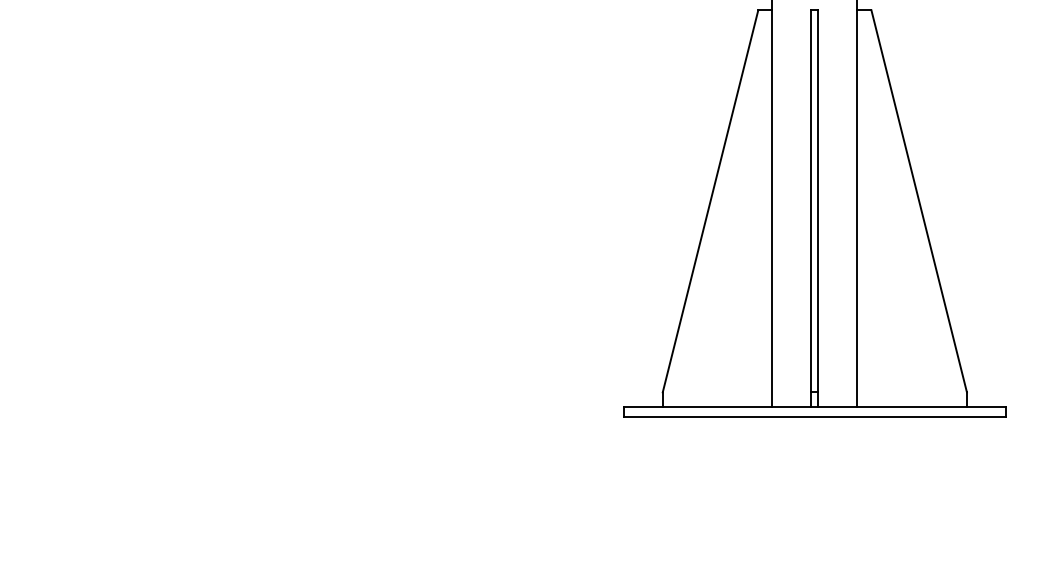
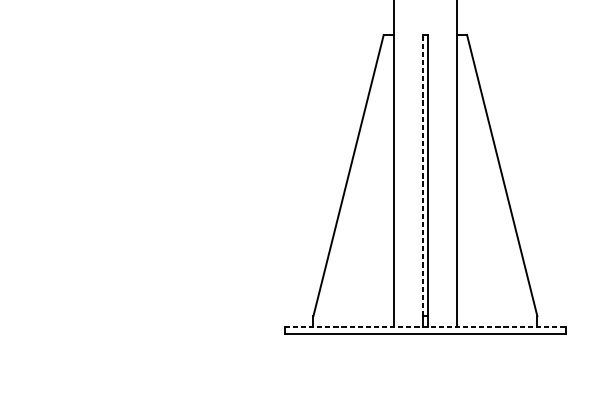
line: (811, 201) -> (422, 175), solid -> dashed
line: (814, 406) -> (425, 326), solid -> dashed

